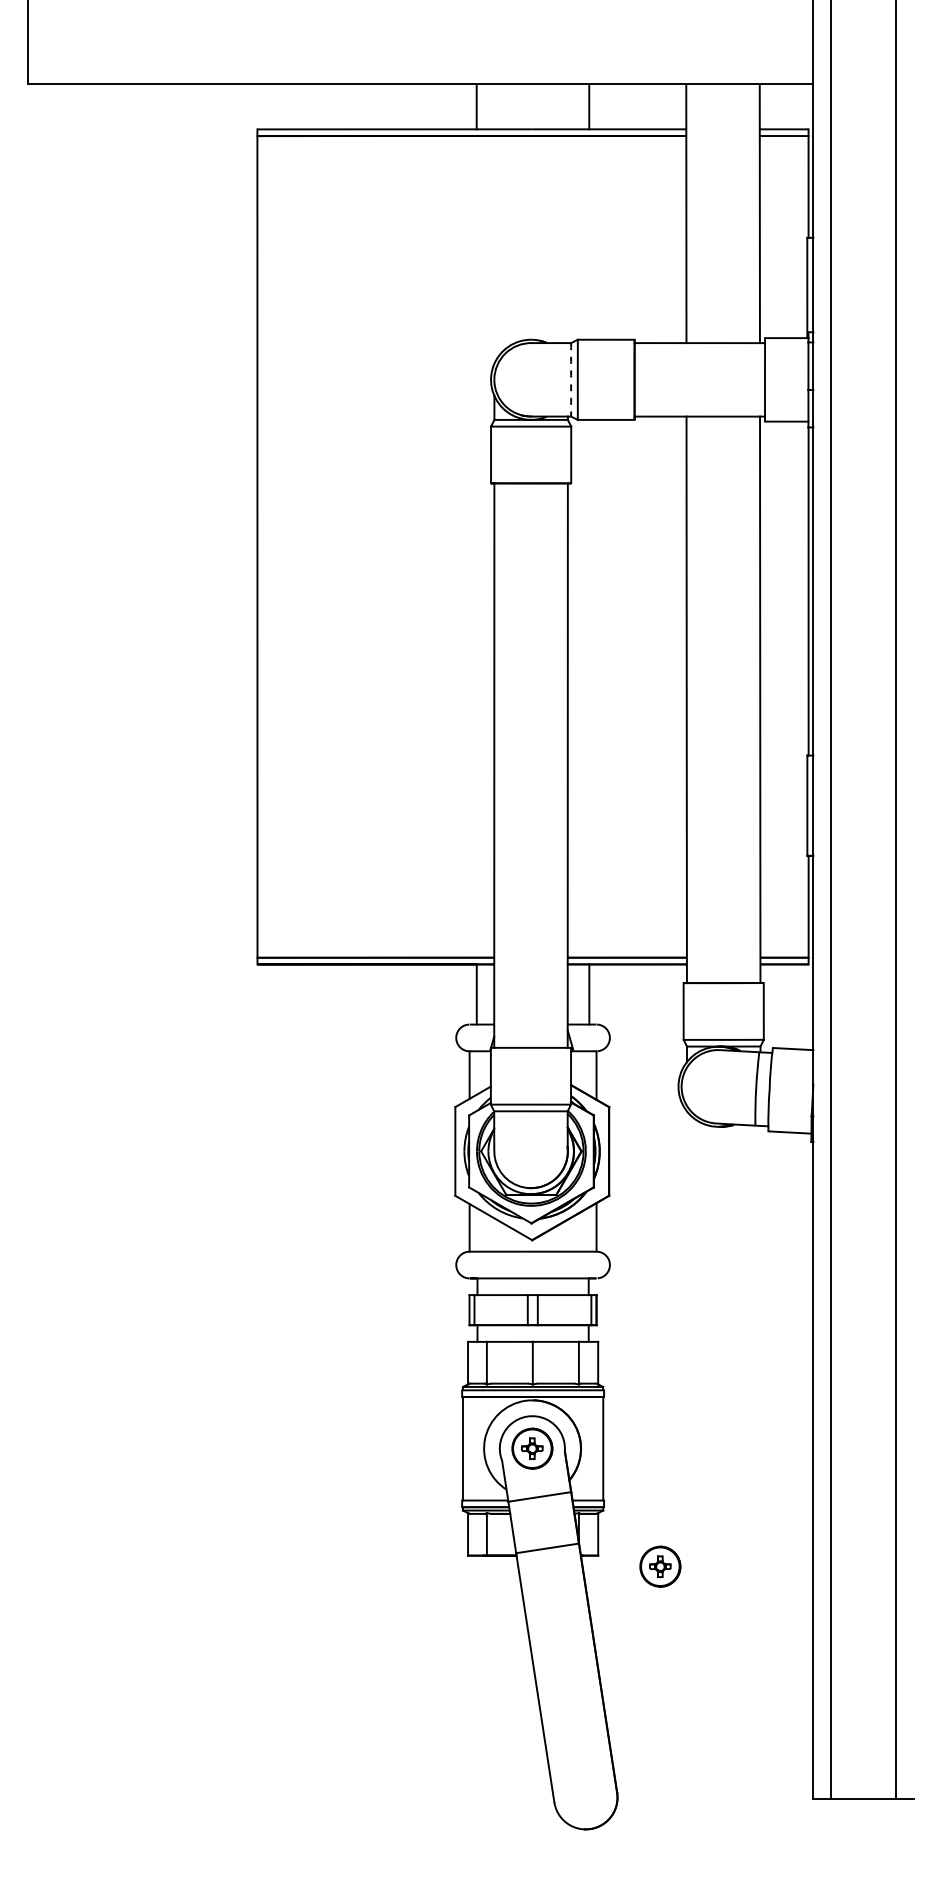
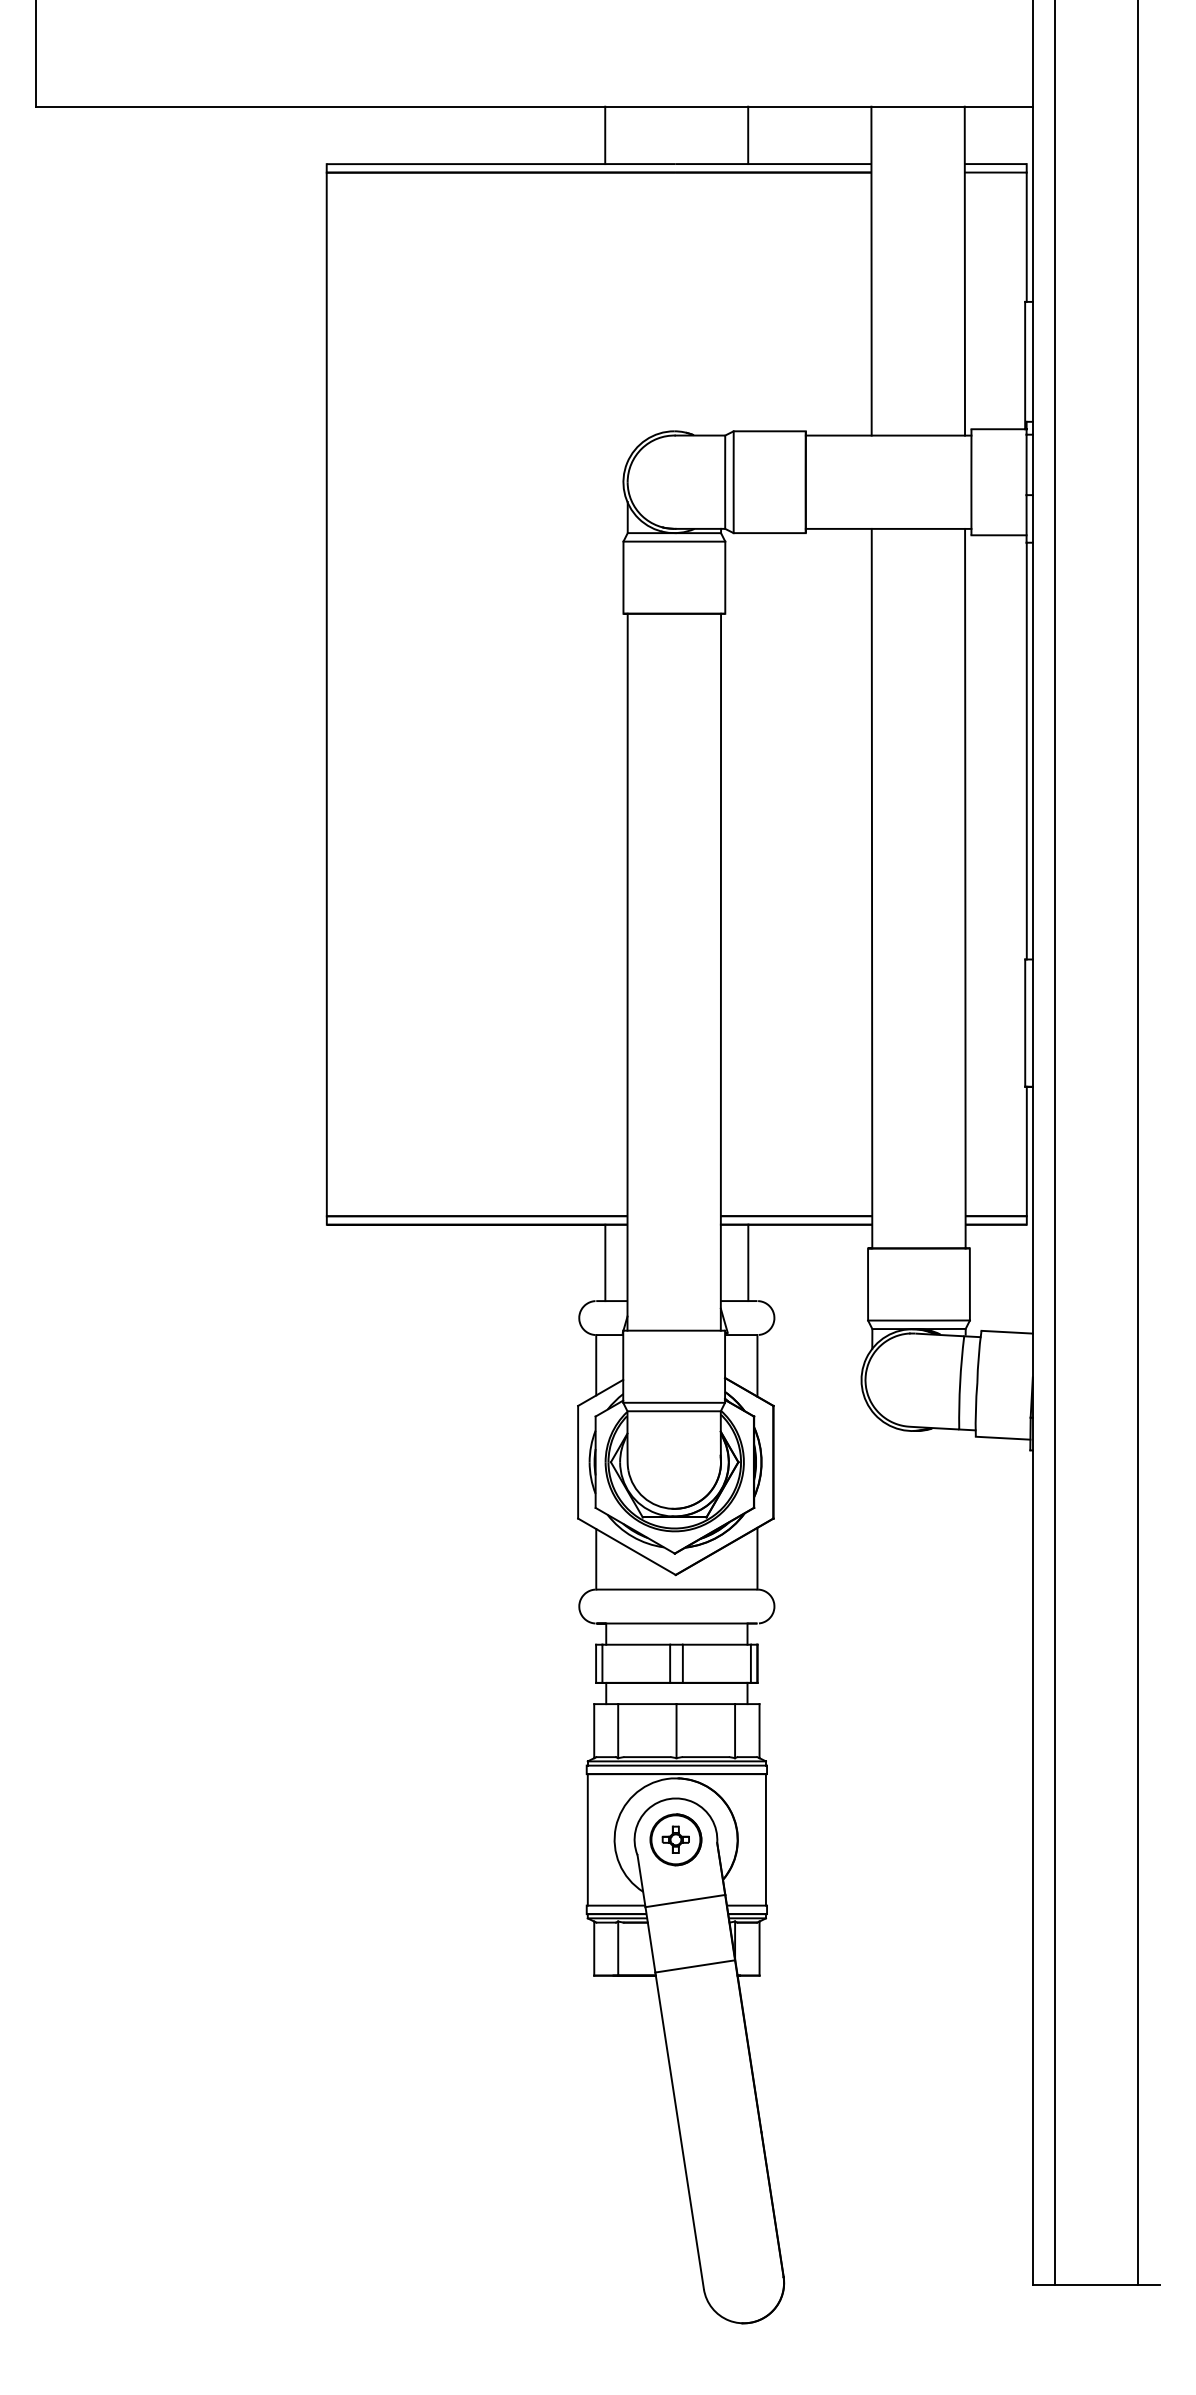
arc: (571, 379) -> (725, 481), dashed -> solid
part: (660, 1566) -> (838, 1989), removed

